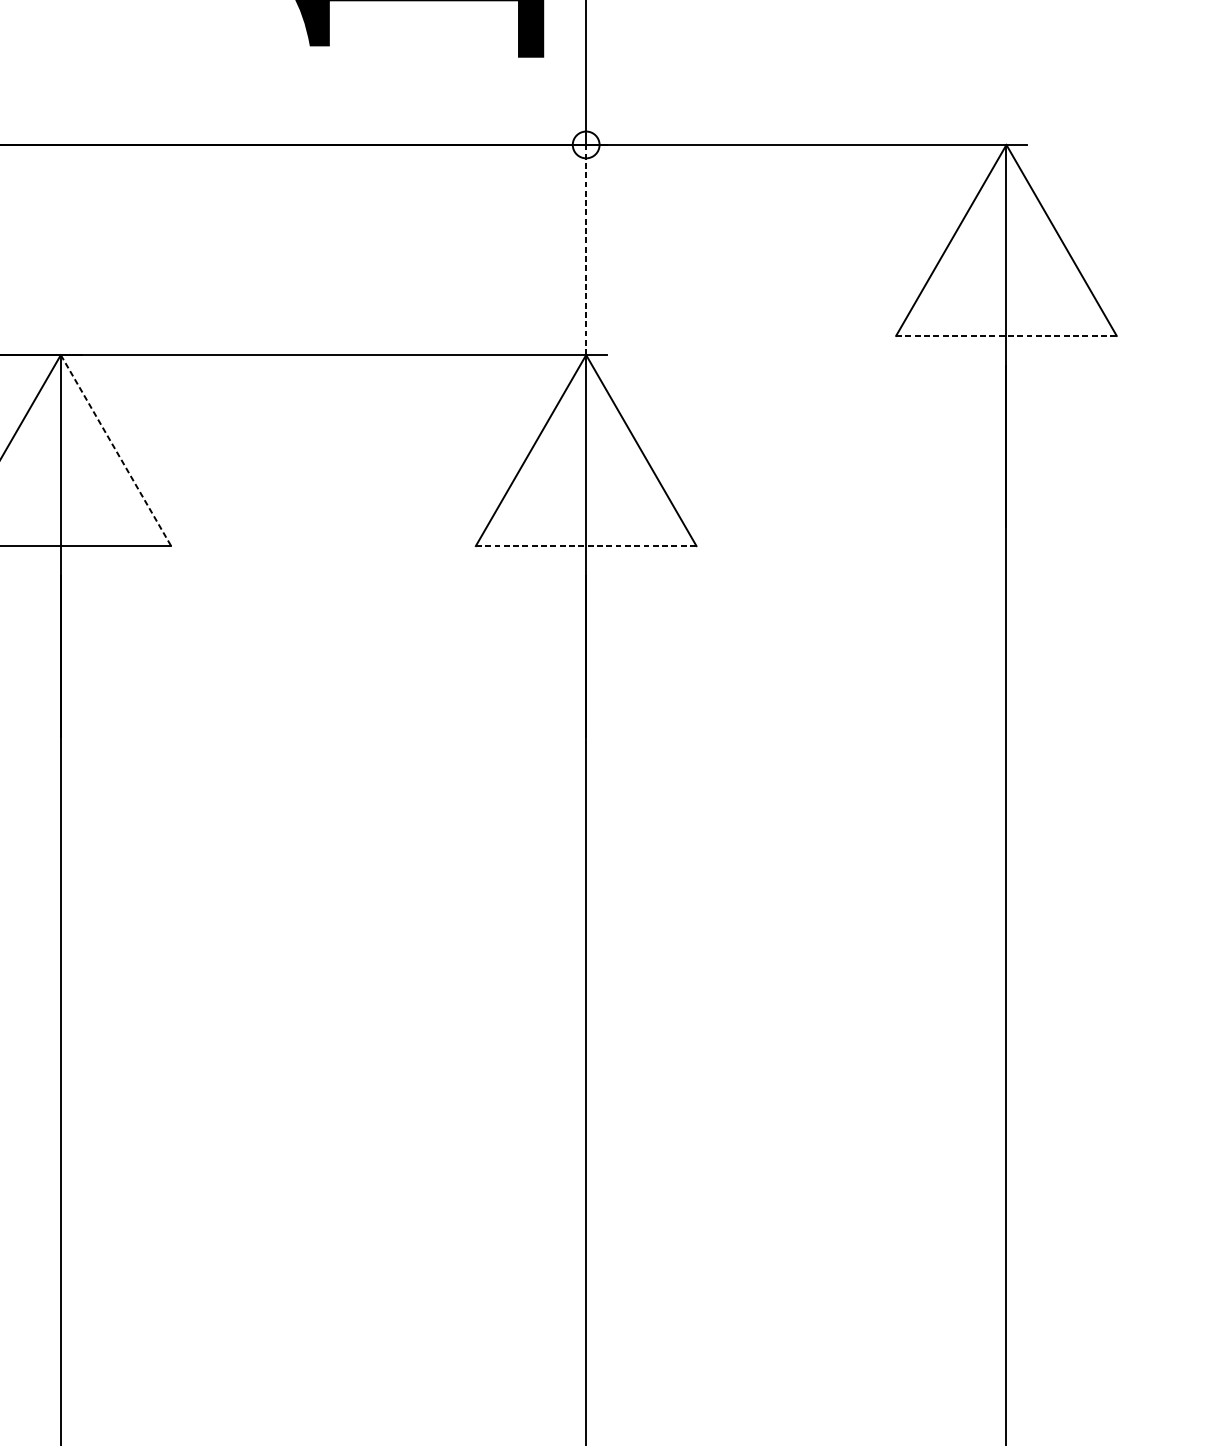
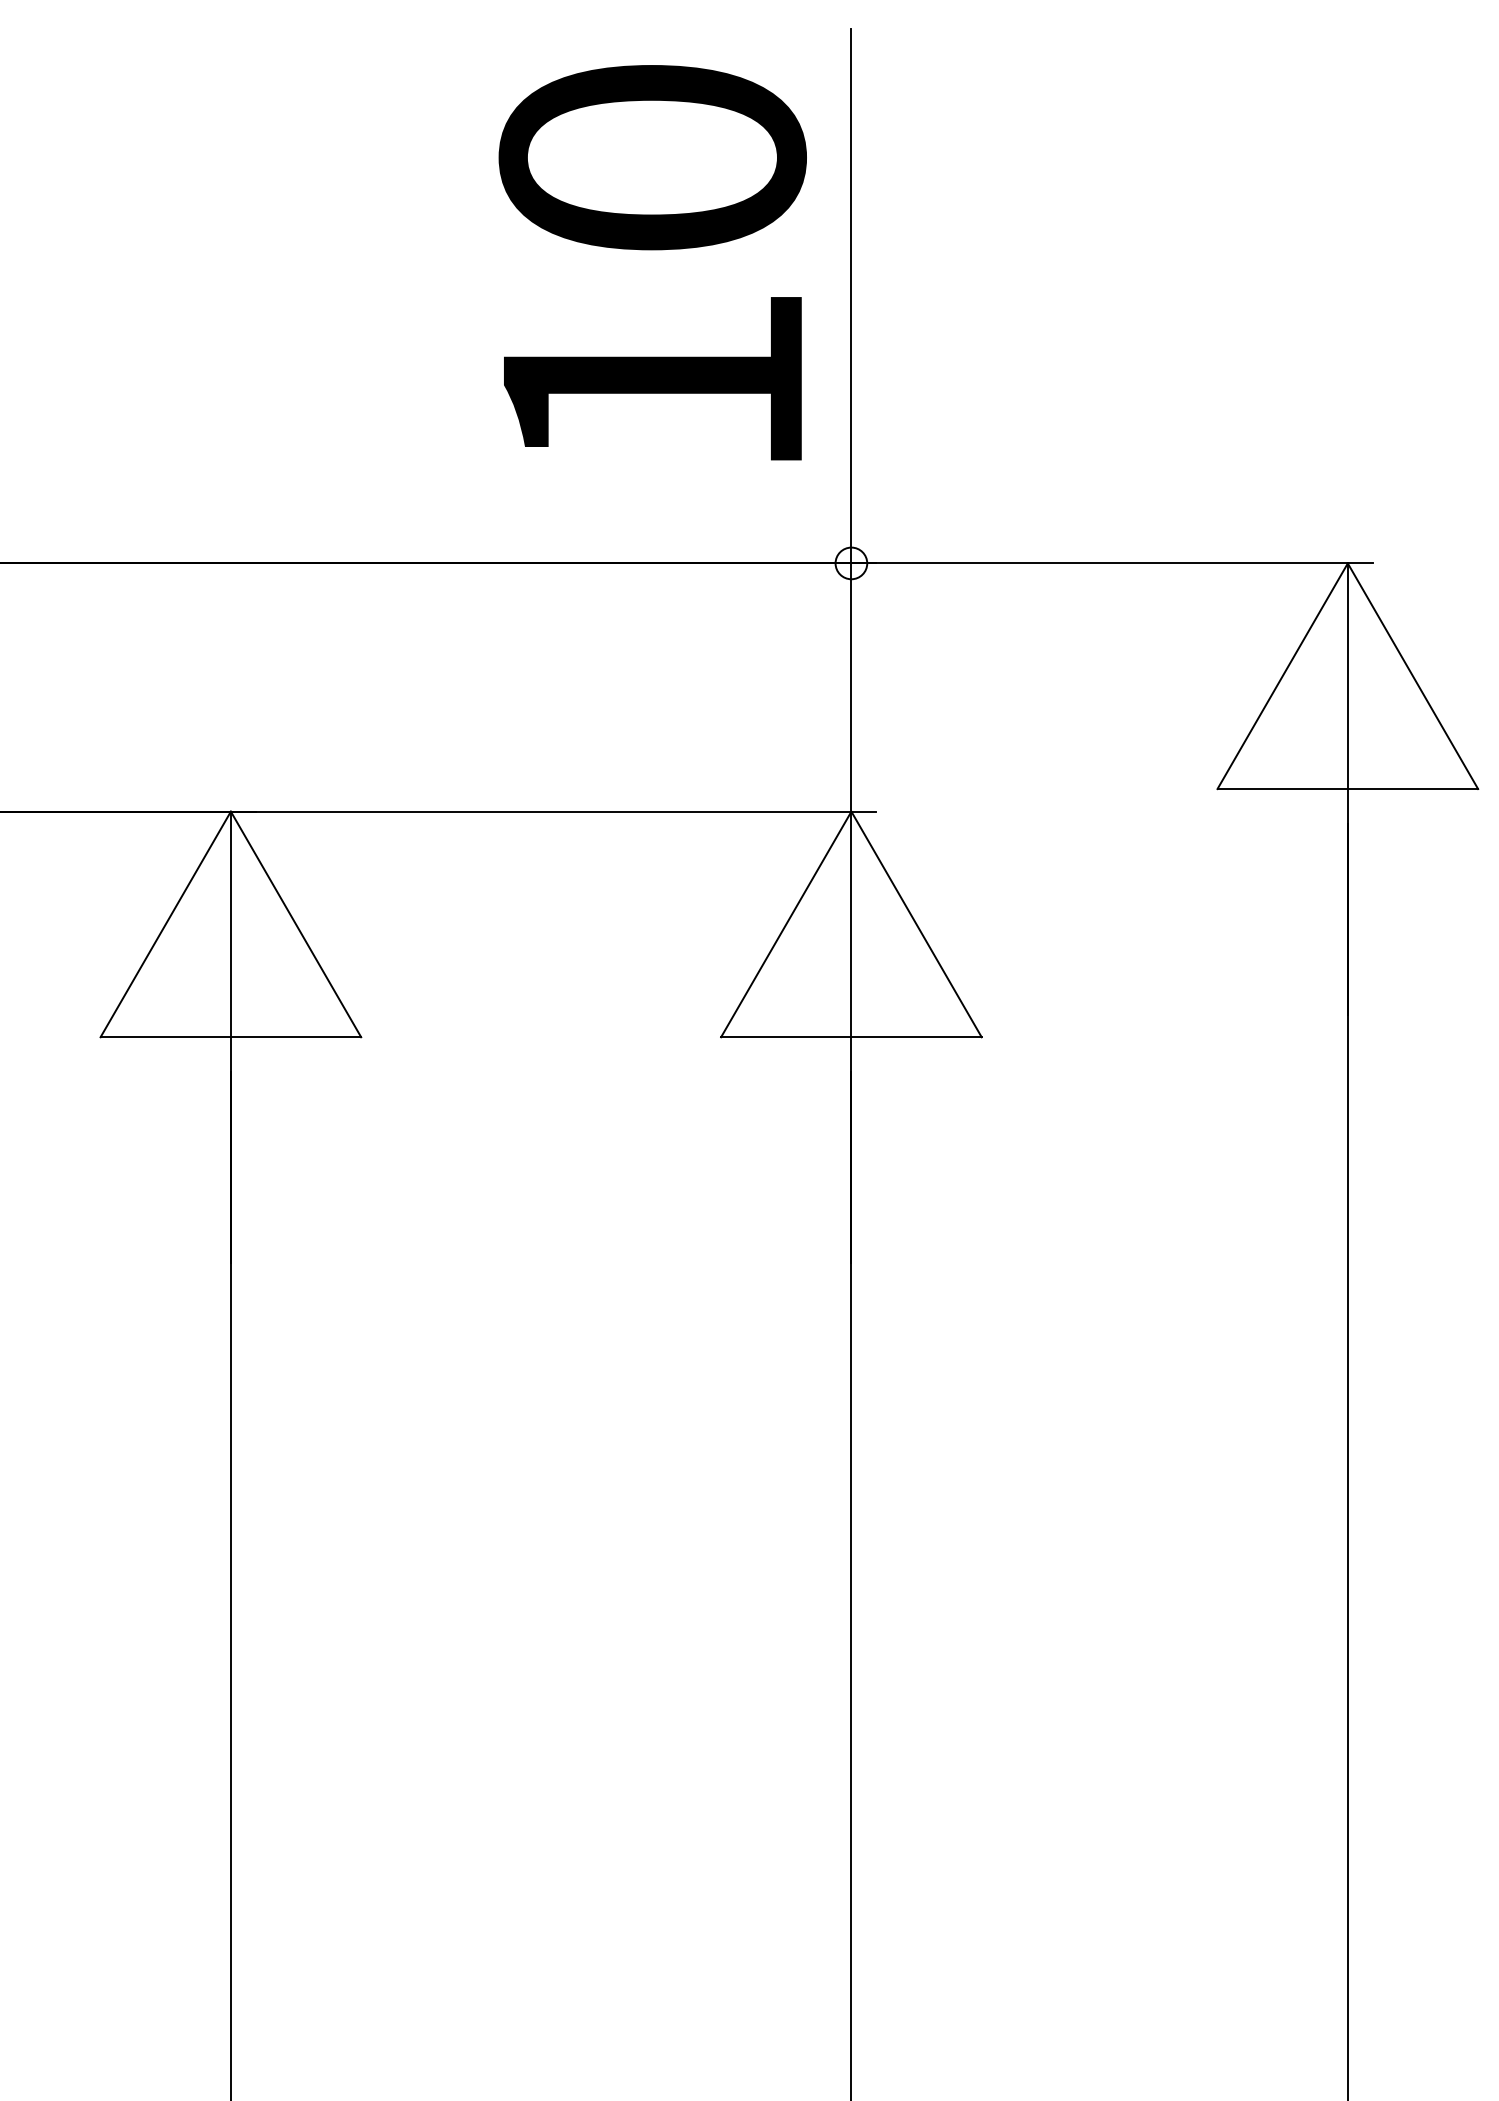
line: (586, 249) -> (851, 687), dashed -> solid
line: (1007, 336) -> (1348, 789), dashed -> solid
line: (116, 450) -> (296, 924), dashed -> solid
line: (586, 546) -> (851, 1037), dashed -> solid

